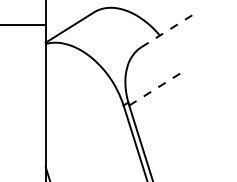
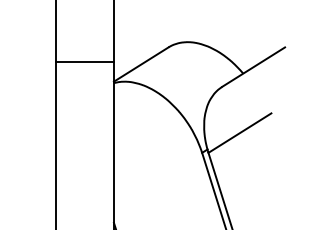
line: (169, 29) -> (254, 66), dashed -> solid
line: (157, 87) -> (240, 132), dashed -> solid

